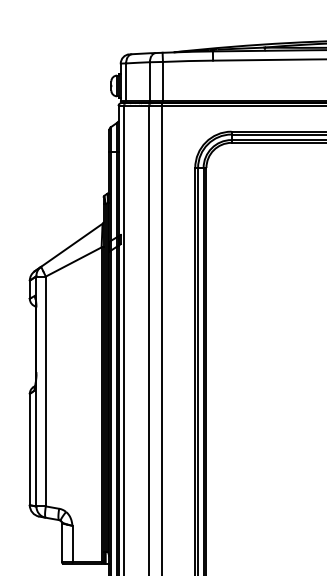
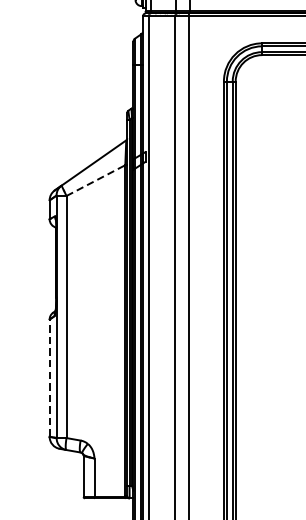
line: (74, 261) -> (96, 180), solid -> dashed
line: (29, 449) -> (49, 378), solid -> dashed

